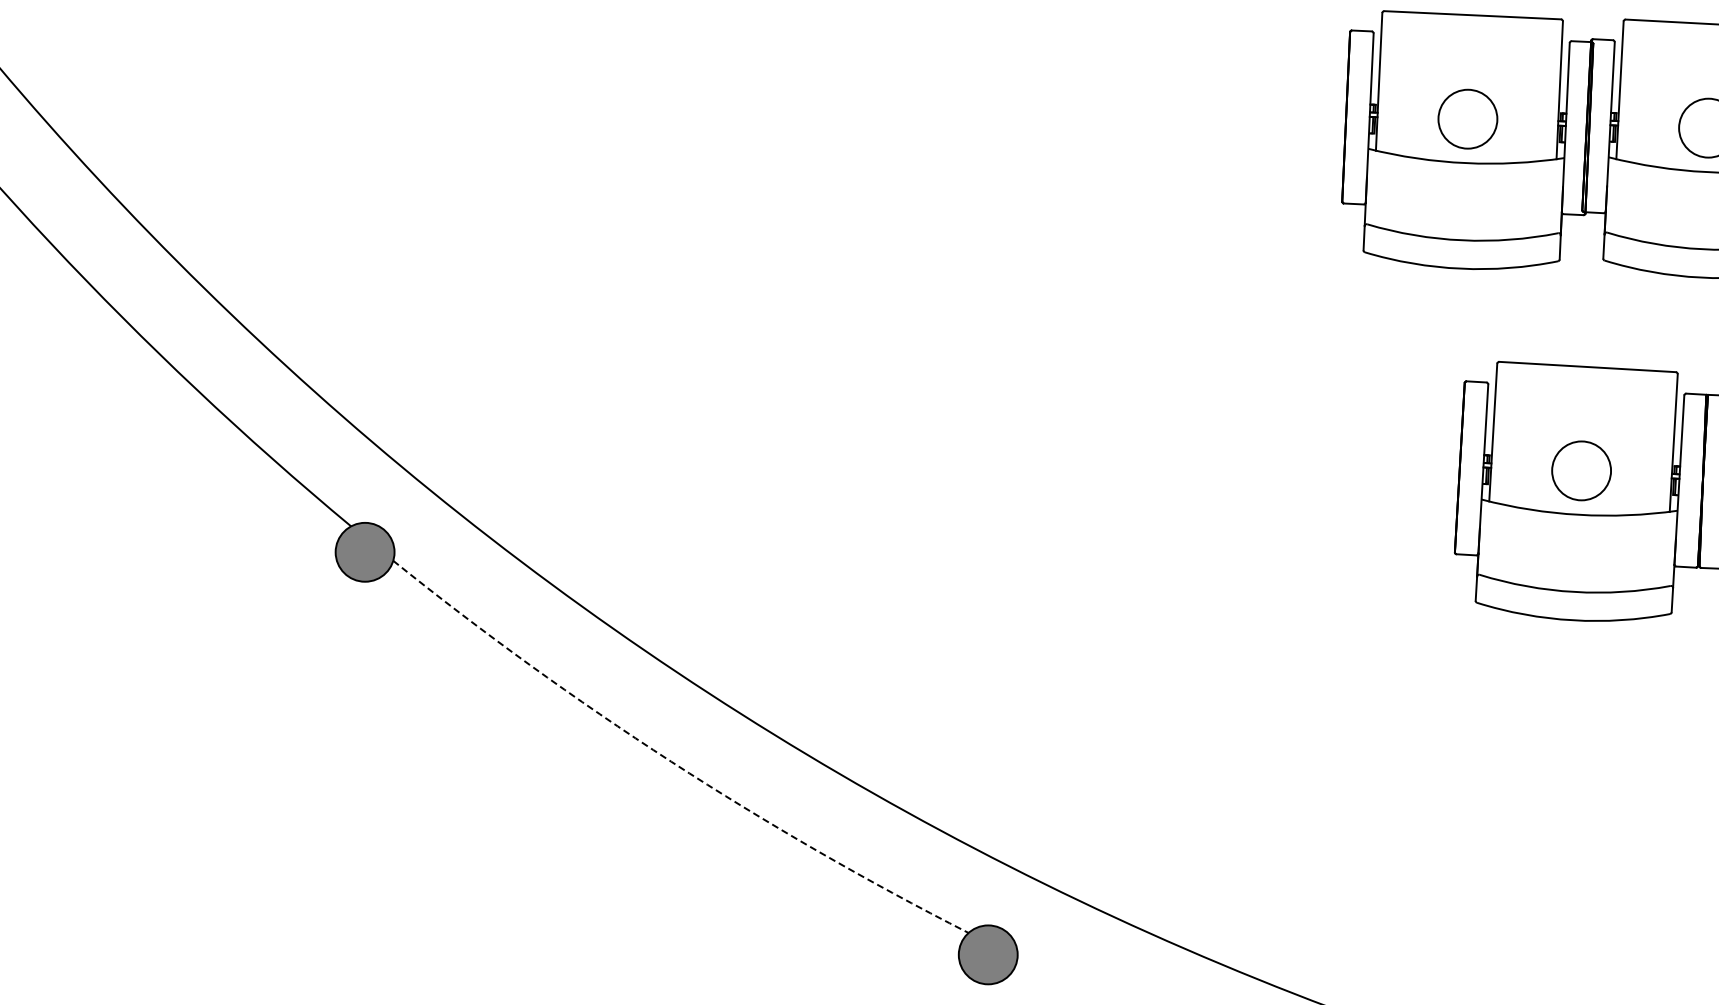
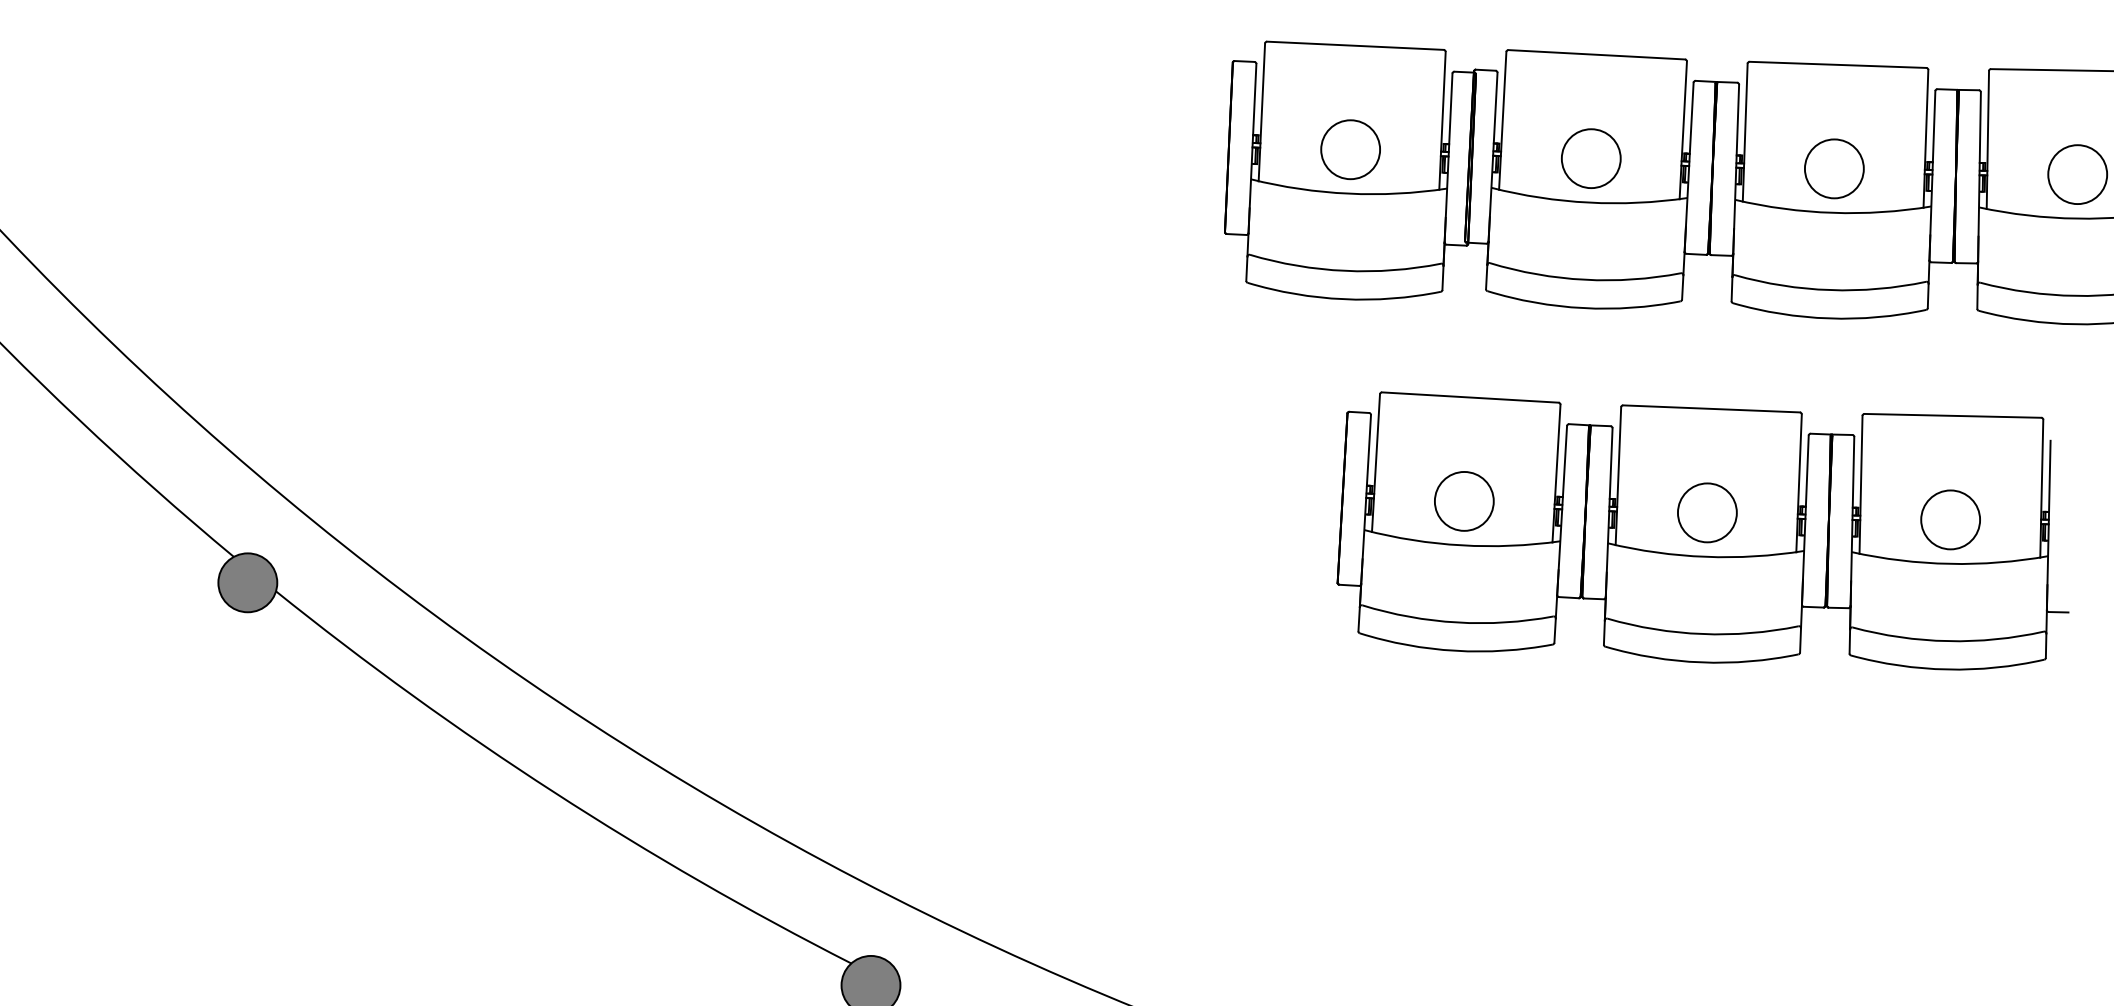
arc: (671, 761) -> (554, 792), dashed -> solid

